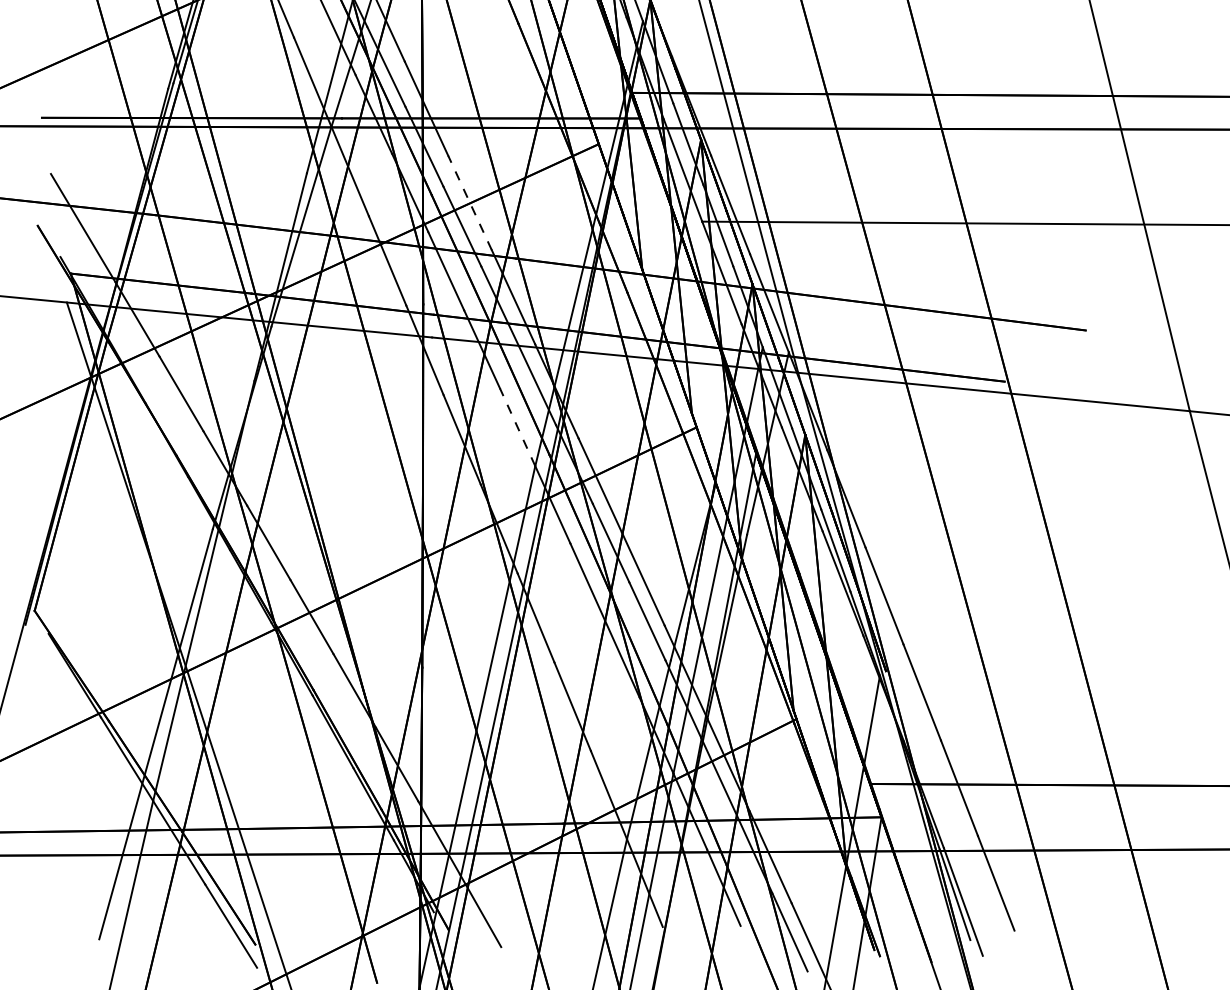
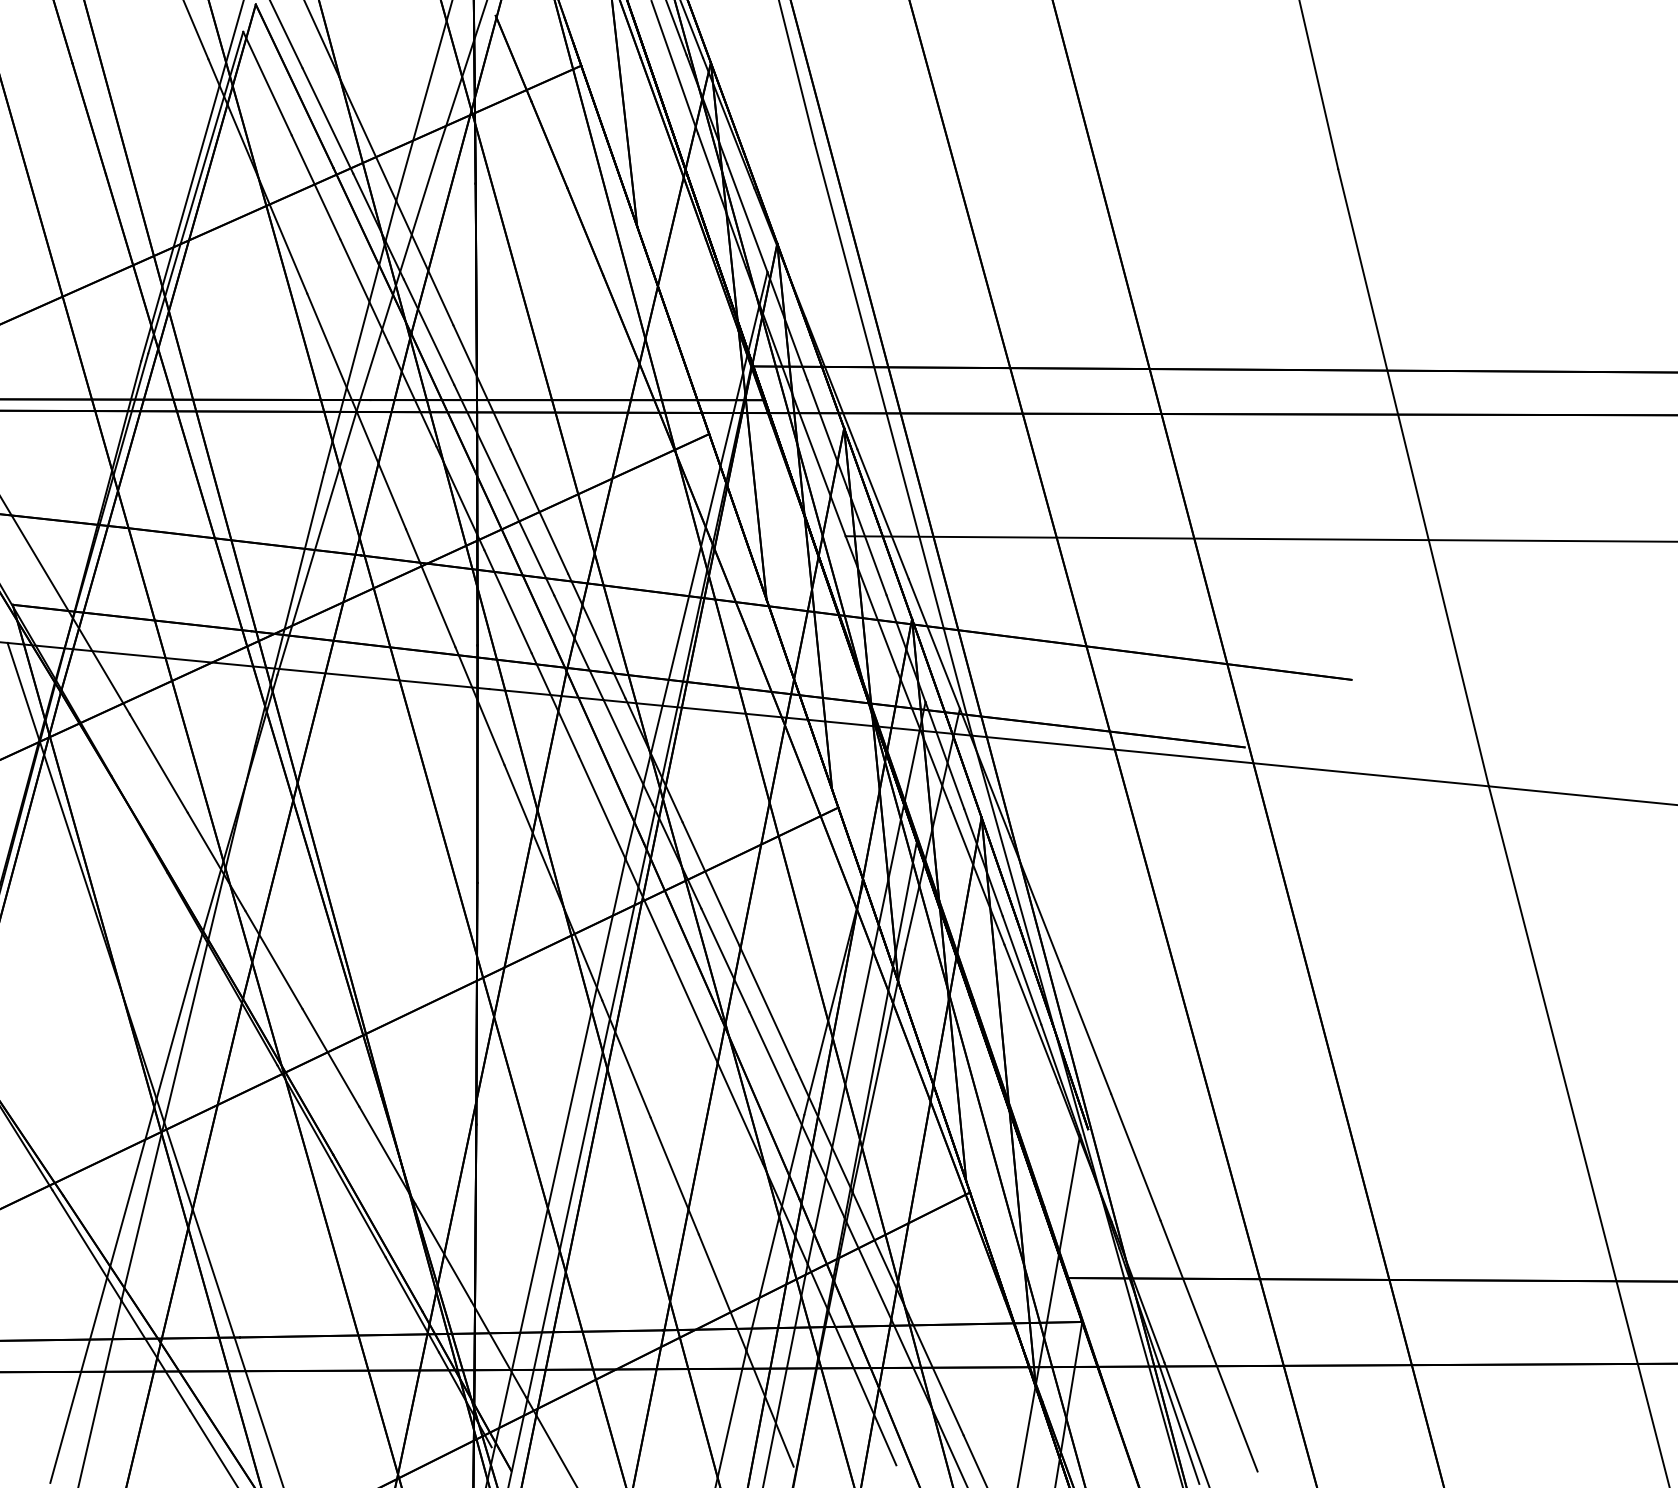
line: (470, 202) -> (539, 511), dashed -> solid
line: (517, 427) -> (601, 807), dashed -> solid

